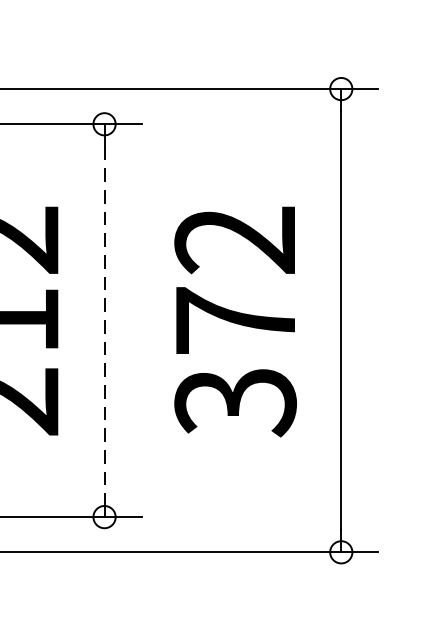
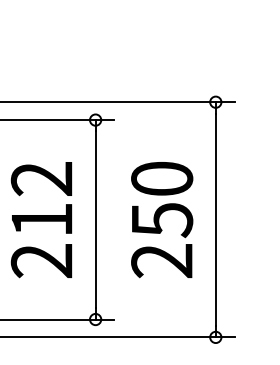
line: (104, 322) -> (95, 220), dashed -> solid
text: (236, 322) -> (162, 220), 372 -> 250

